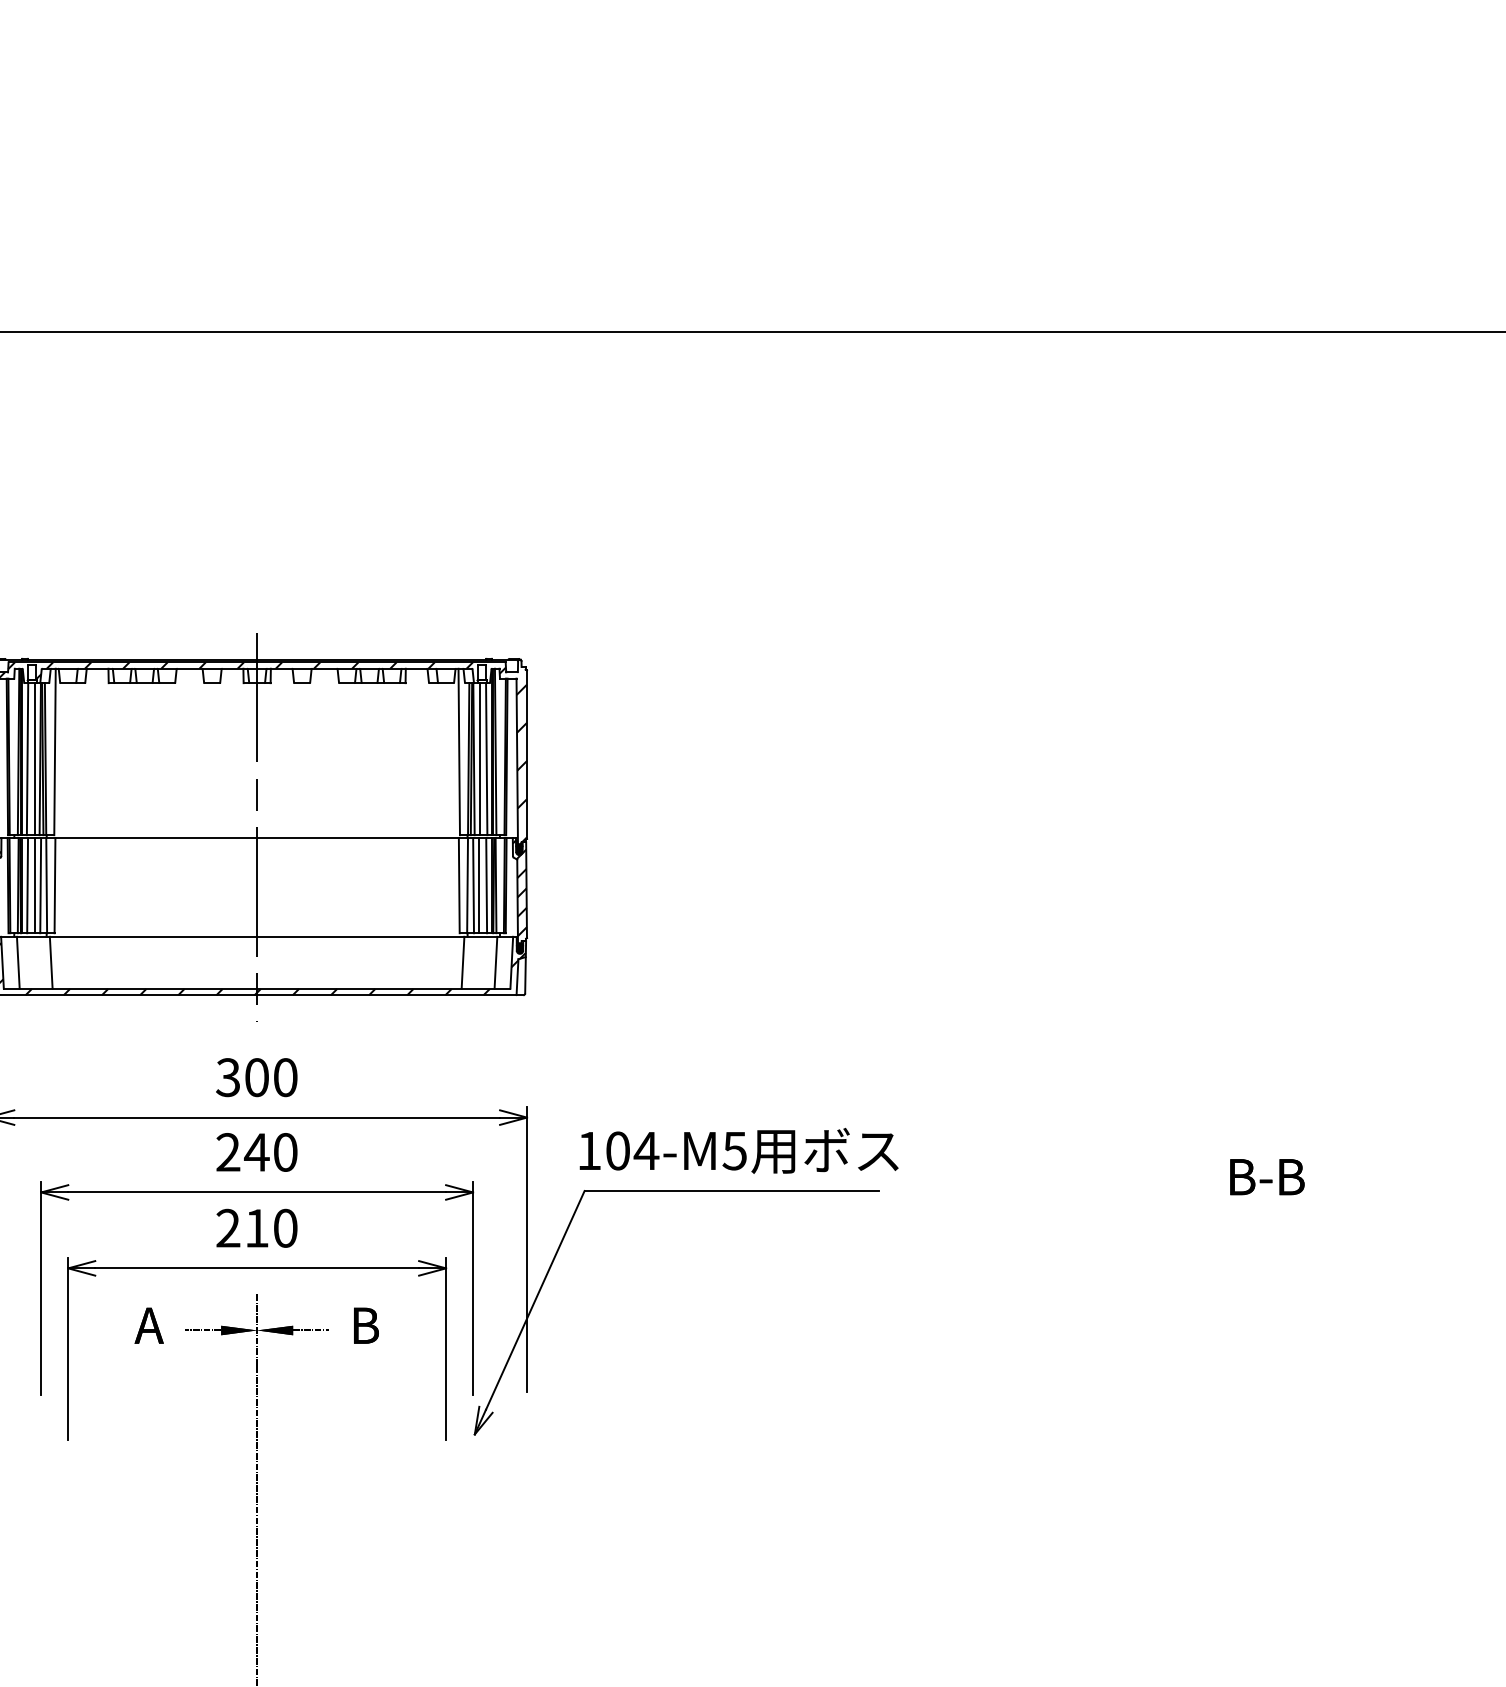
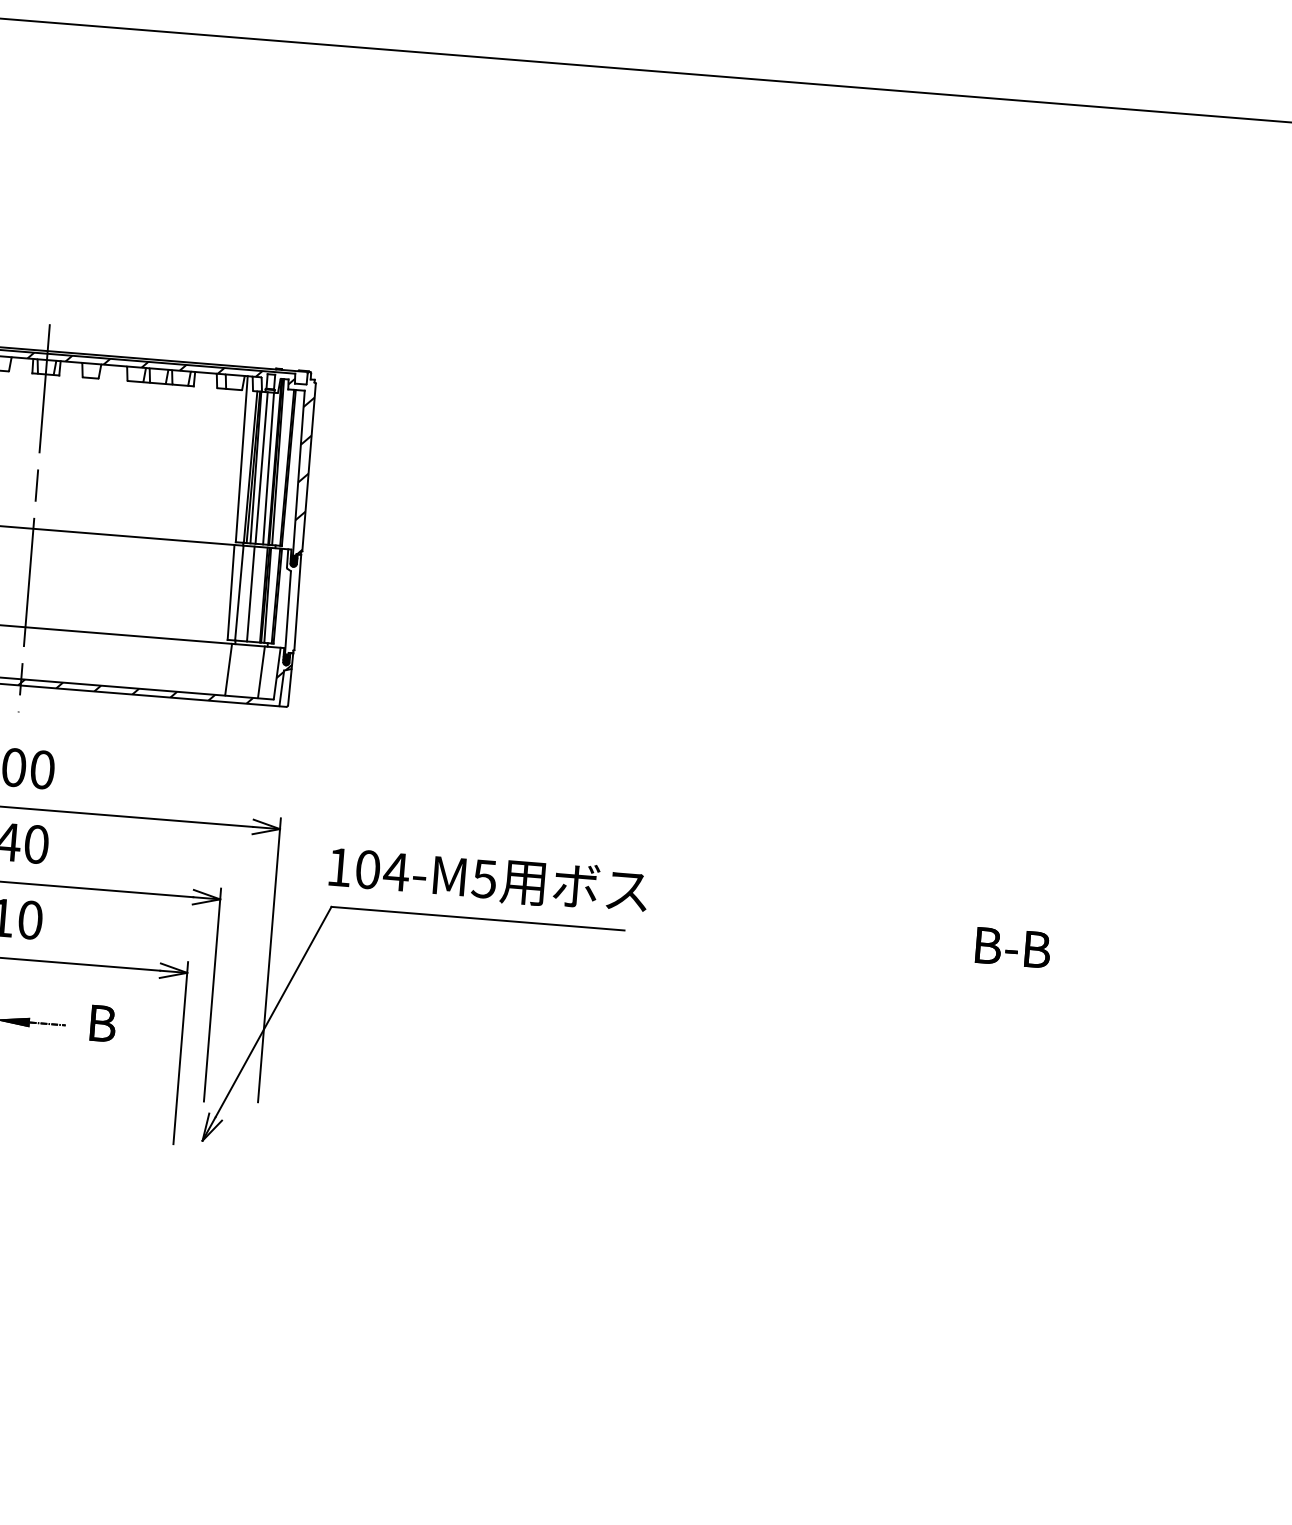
line: (473, 885) -> (245, 593), removed
line: (486, 885) -> (258, 594), removed
hatch: (519, 888) -> (290, 600), removed

